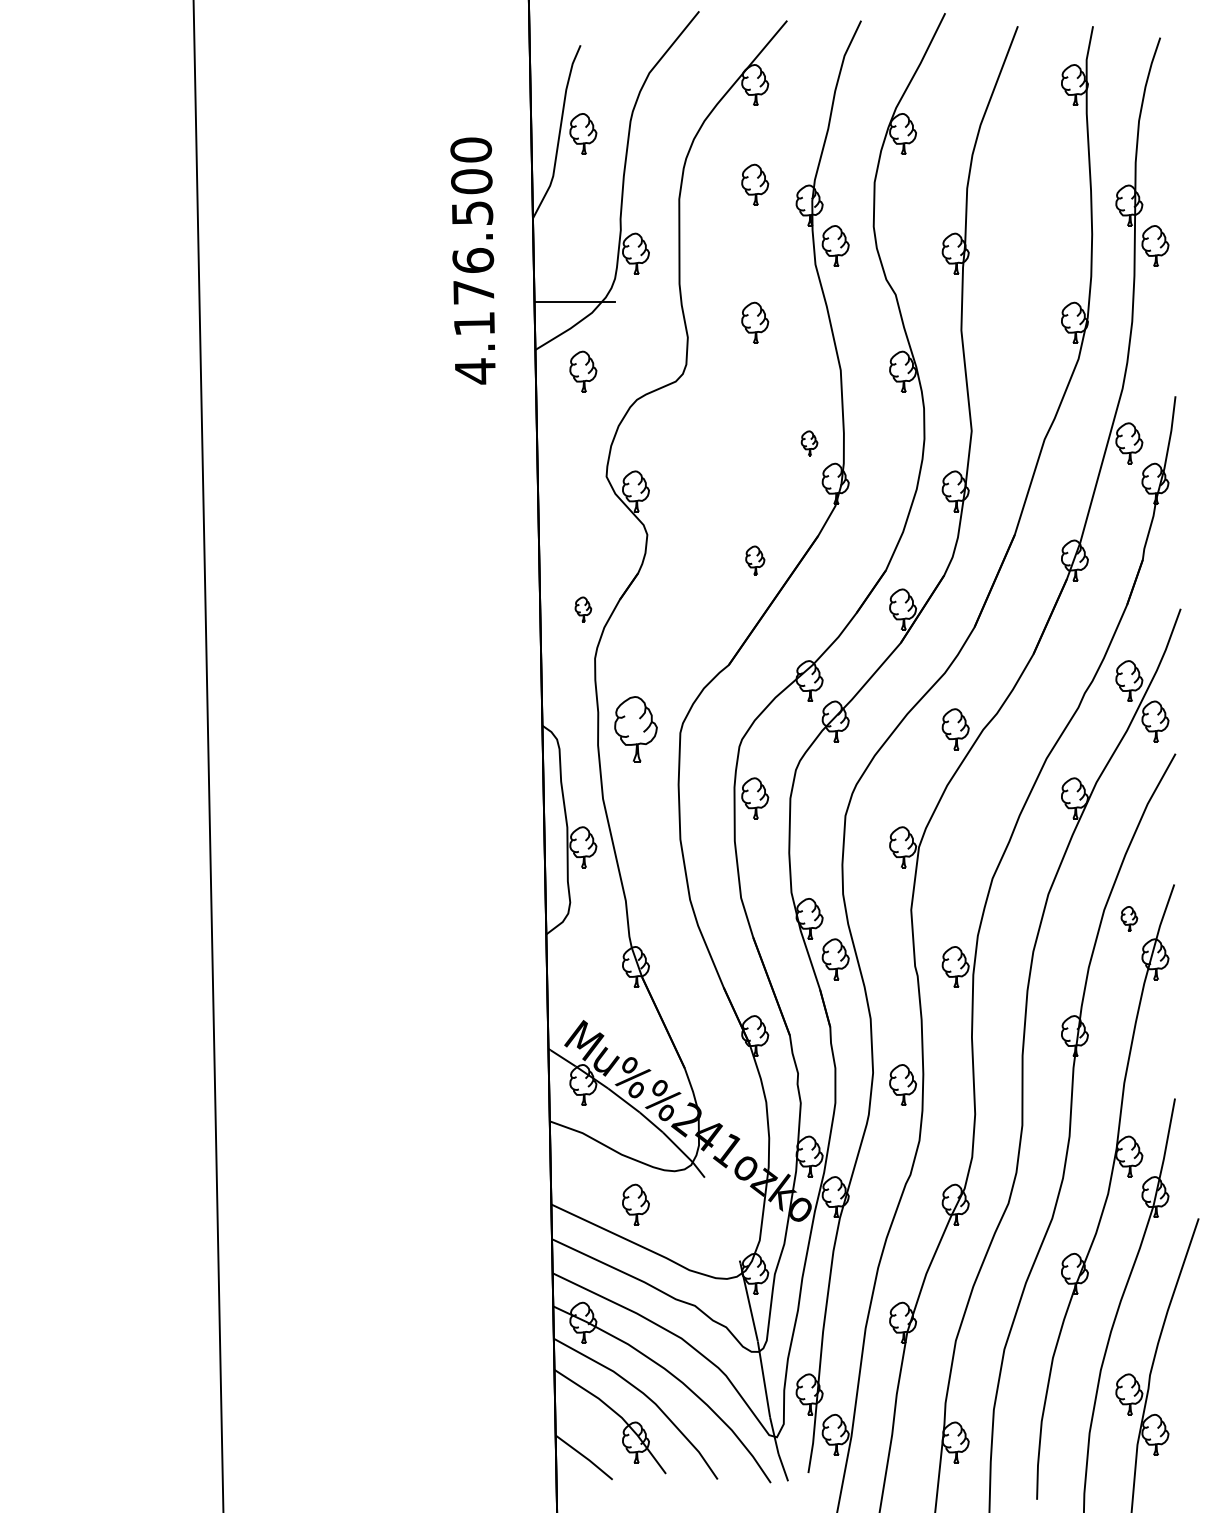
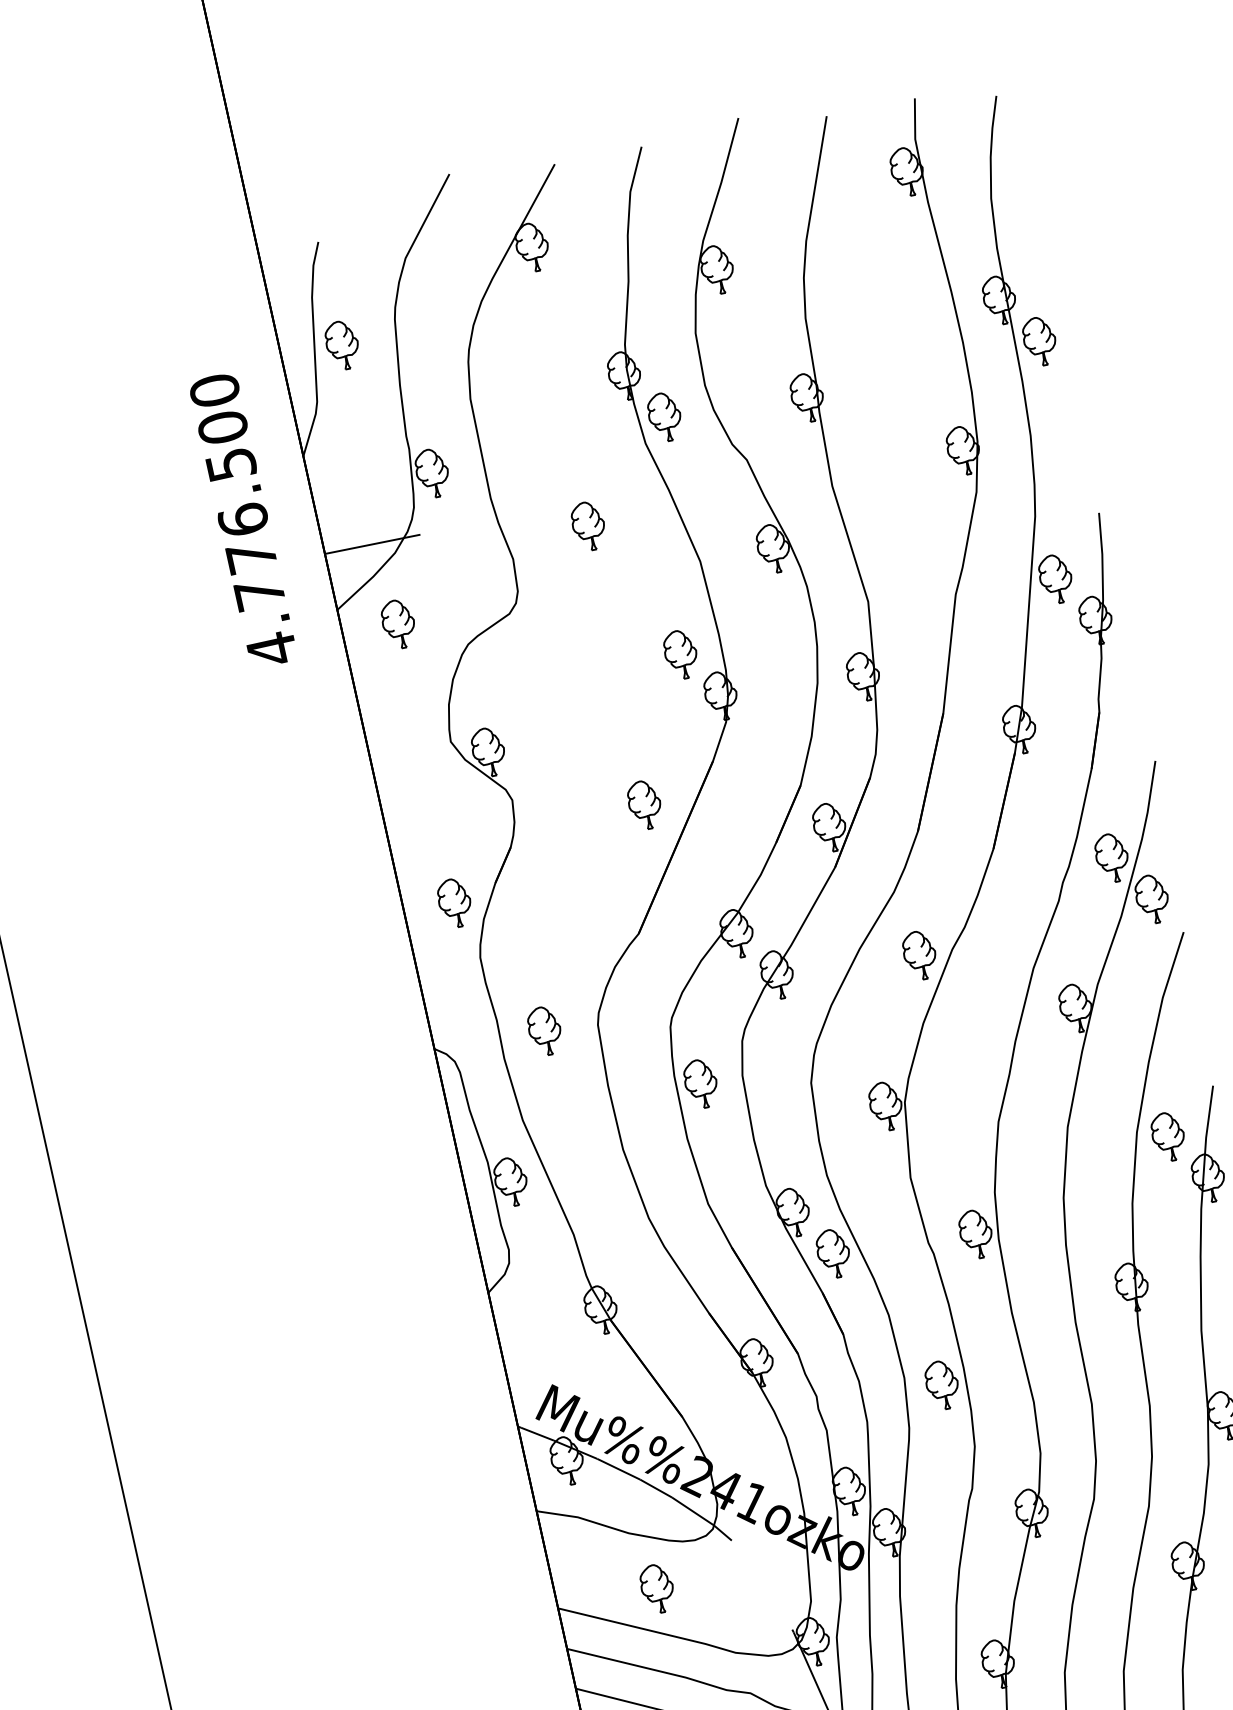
part: (755, 184) -> (556, 363), removed
text: (474, 323) -> (259, 593), 4.176.500 -> 4.776.500
part: (809, 443) -> (680, 654), size x1.67
part: (755, 560) -> (645, 804), size x1.43
part: (583, 609) -> (455, 902), size x1.67
part: (635, 729) -> (544, 1031), size x0.62
part: (1129, 918) -> (1168, 1136), size x1.67

